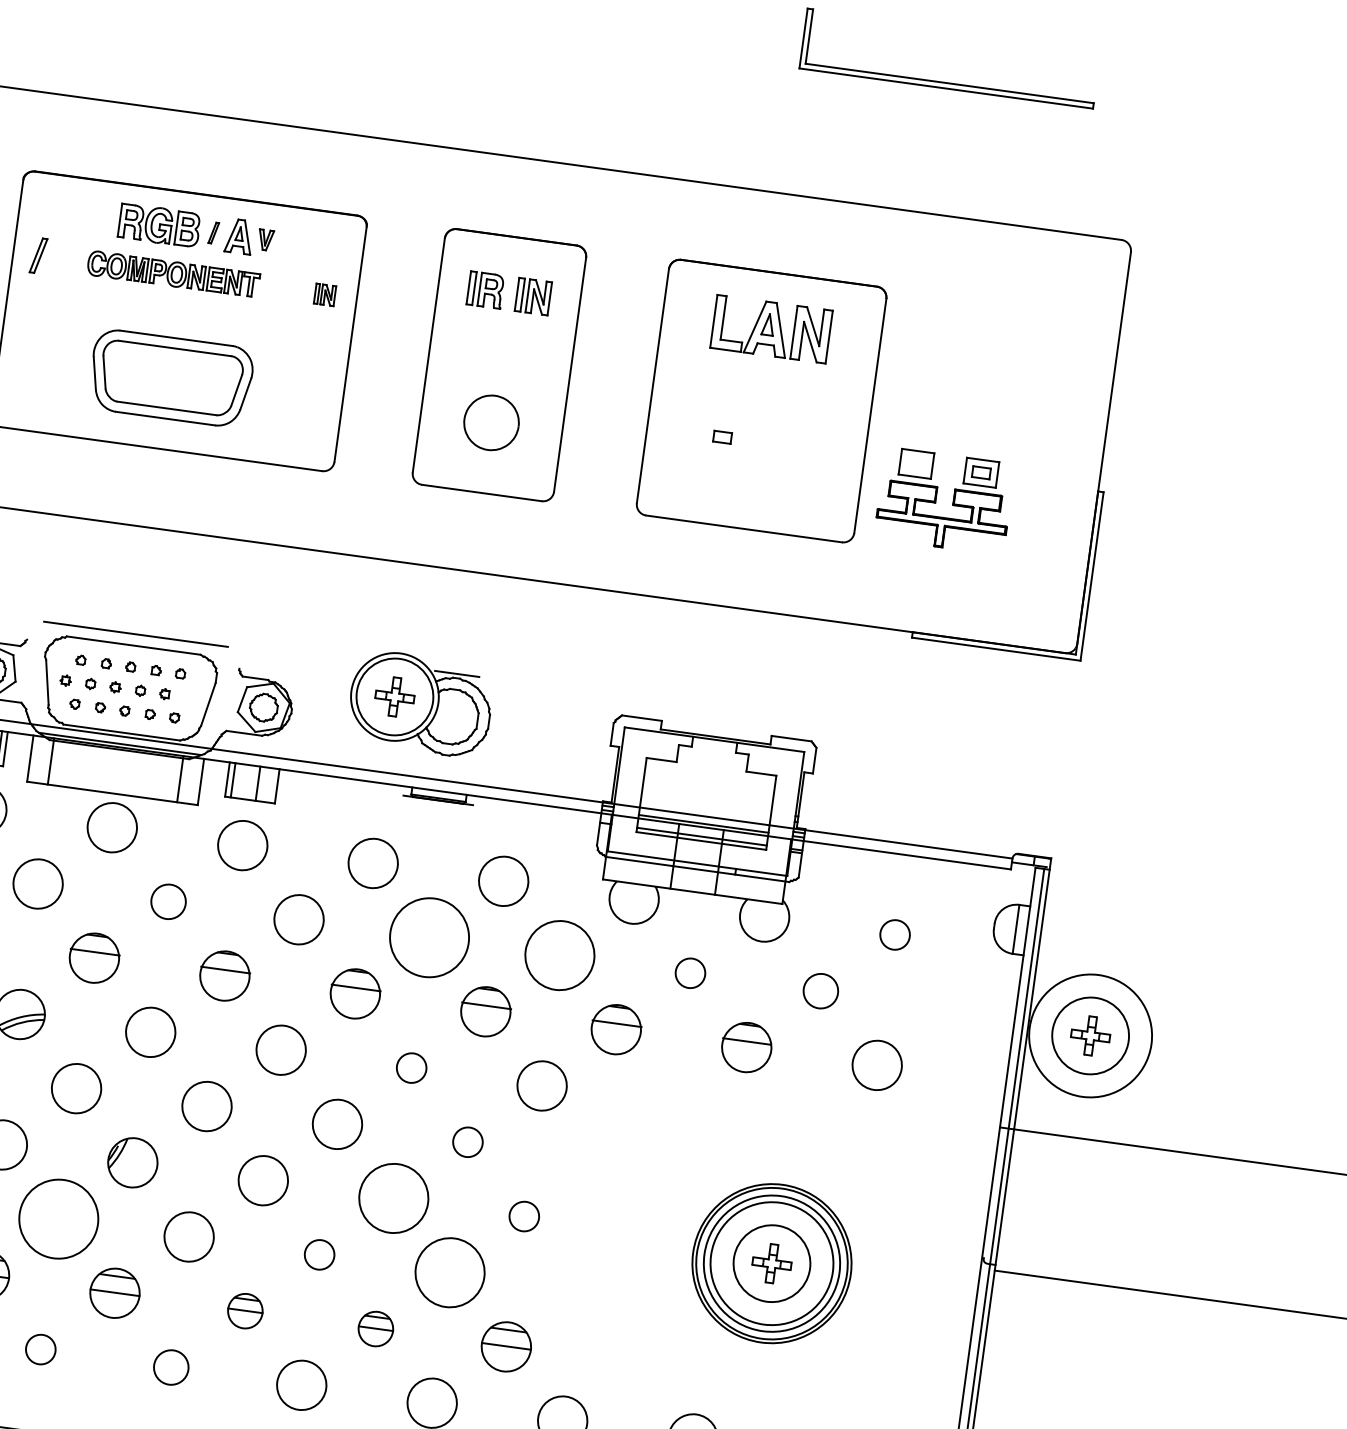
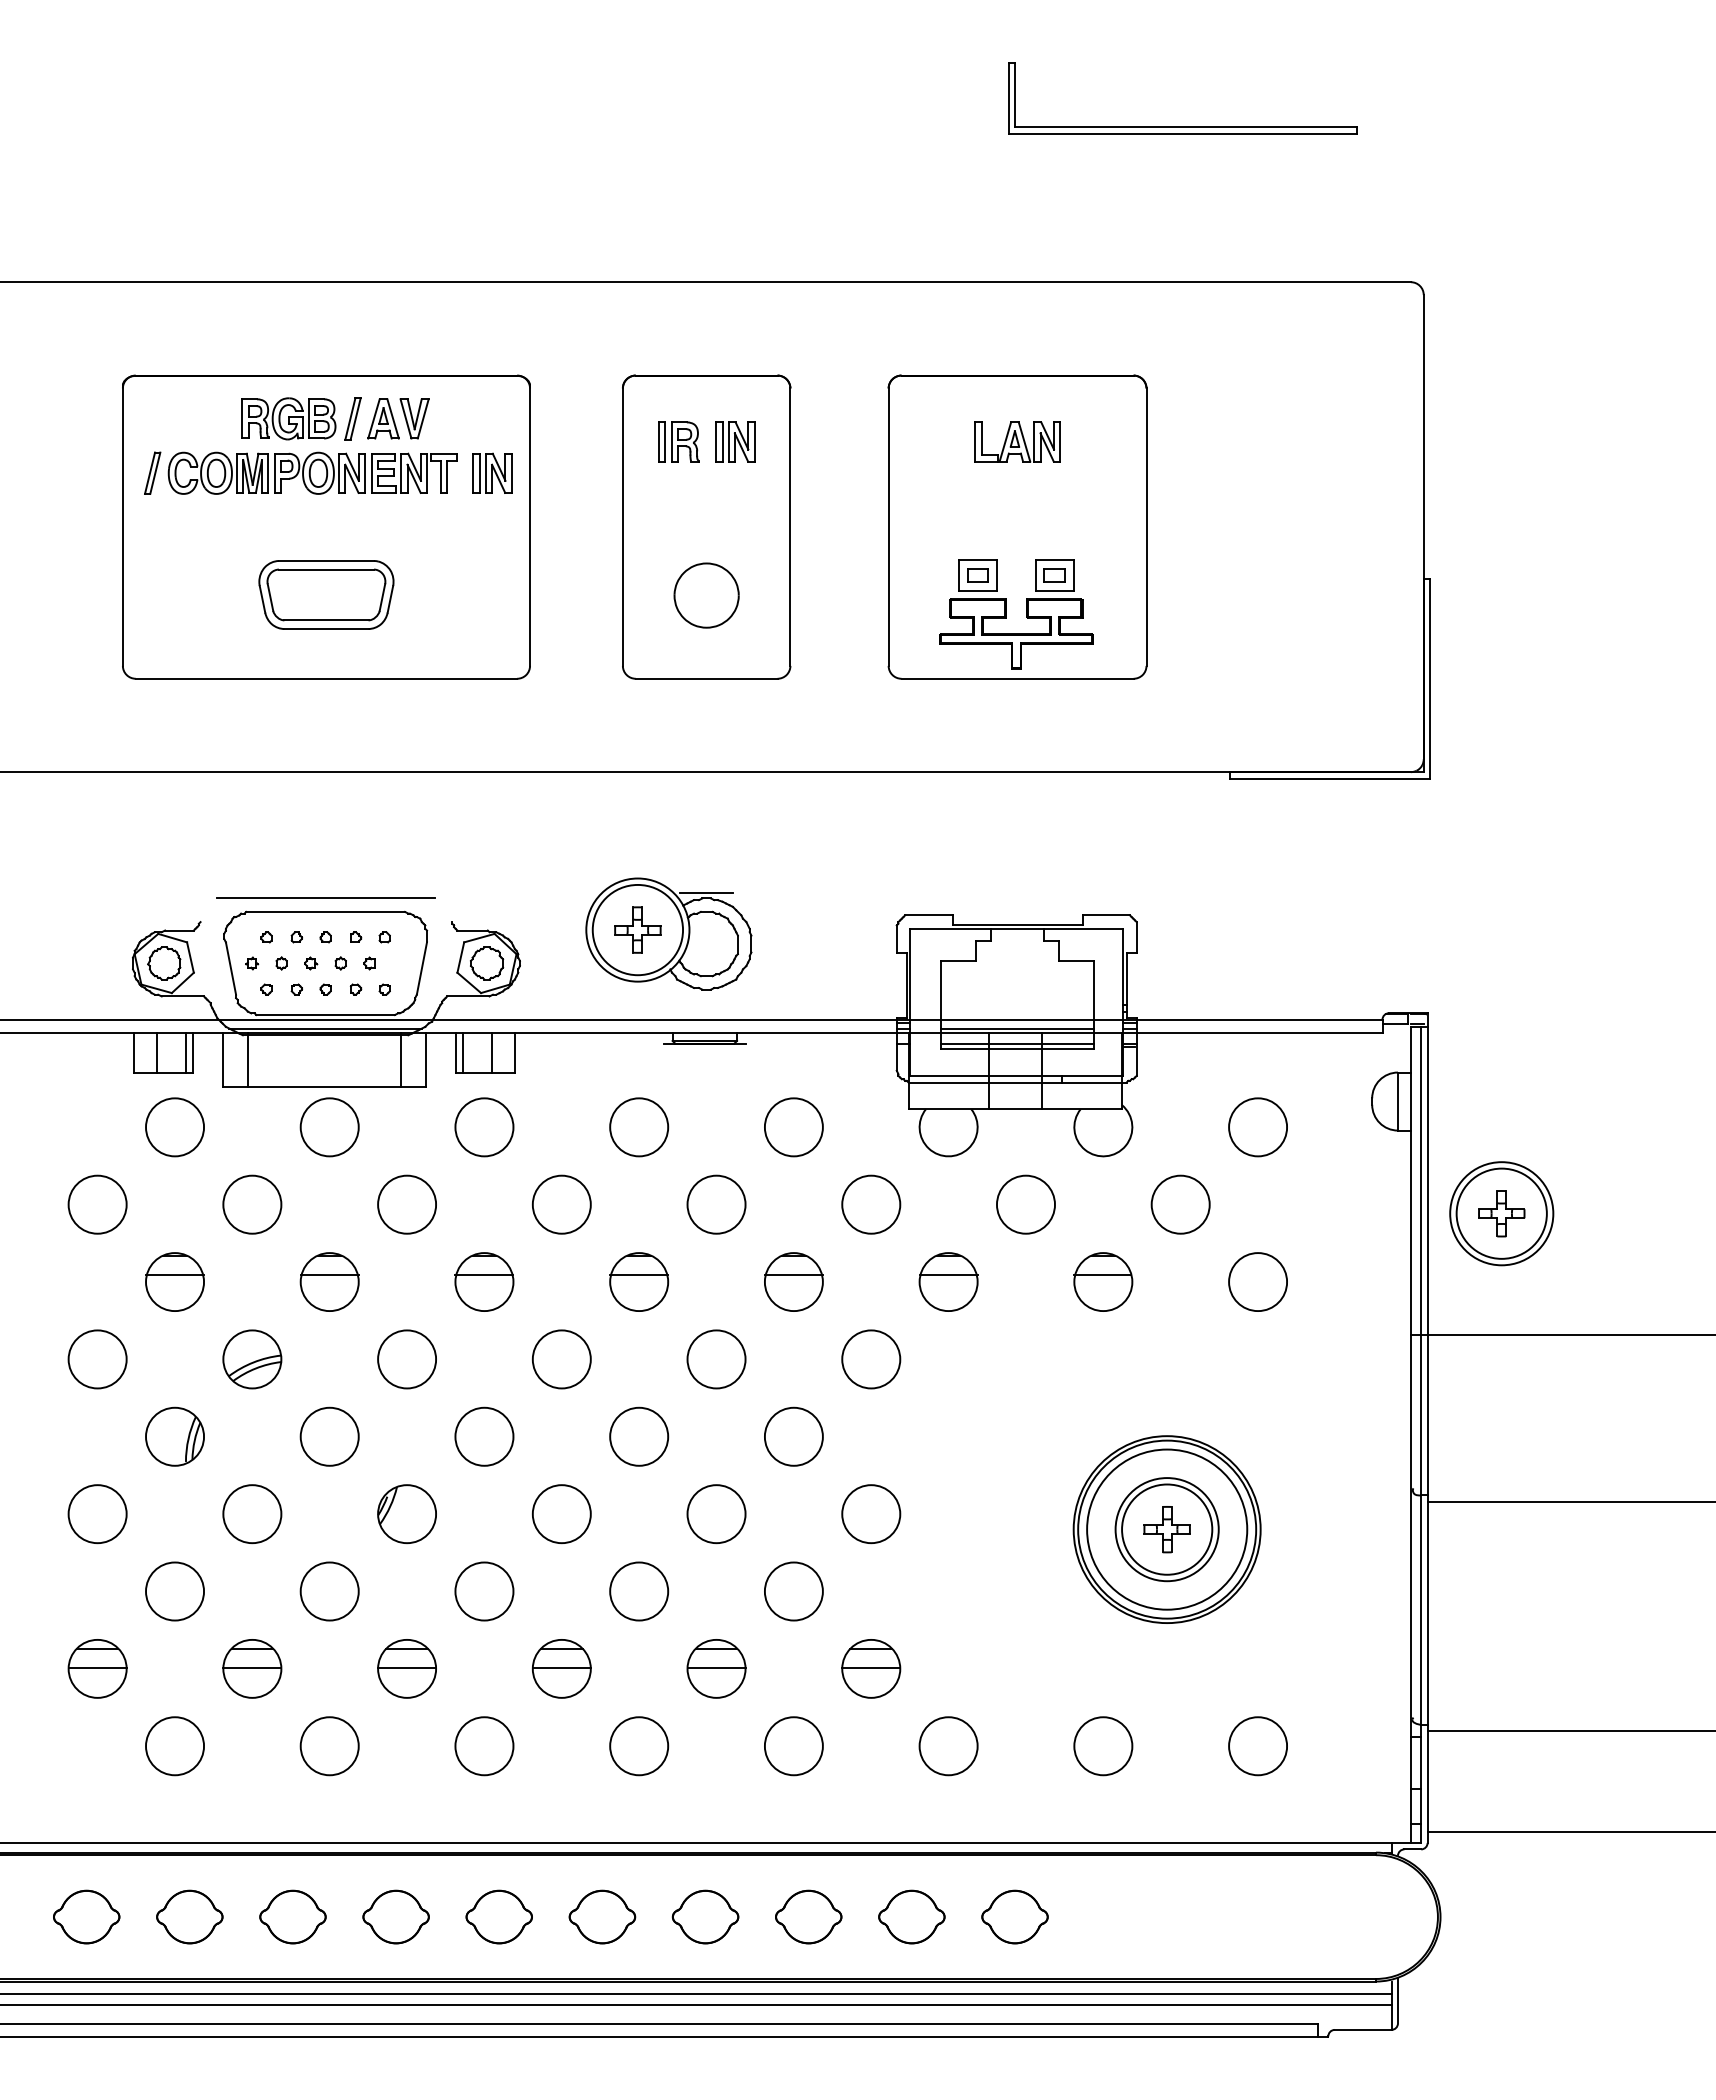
part: (213, 232) -> (352, 418), size x1.67
part: (265, 239) -> (414, 418), size x1.67
part: (173, 273) -> (312, 472), size x1.43
part: (325, 294) -> (492, 472), size x1.67
part: (771, 328) -> (1017, 441), size x0.62
part: (171, 378) -> (326, 594), size x0.71
part: (936, 500) -> (1006, 614), moved
circle: (168, 901) -> (406, 1204), size x1.43
circle: (895, 935) -> (1258, 1127), size x1.67
circle: (429, 937) -> (716, 1204), size x0.62
circle: (560, 955) -> (871, 1204), size x0.71
circle: (690, 973) -> (1025, 1204), size x1.67
circle: (820, 991) -> (1180, 1204), size x1.43
circle: (1090, 1035) -> (1501, 1213), size x0.71
circle: (411, 1068) -> (716, 1359), size x1.67
circle: (467, 1141) -> (793, 1436), size x1.67
circle: (393, 1198) -> (716, 1514), size x0.71
circle: (524, 1216) -> (871, 1514), size x1.67
circle: (58, 1219) -> (329, 1591), size x0.62
circle: (319, 1254) -> (639, 1591), size x1.67
circle: (771, 1263) -> (1166, 1529), size x0.71
circle: (449, 1272) -> (793, 1591), size x0.71
part: (245, 1310) -> (561, 1668), size x1.43
part: (375, 1328) -> (716, 1668), size x1.43
circle: (40, 1349) -> (329, 1746), size x1.67
circle: (171, 1367) -> (484, 1746), size x1.43

